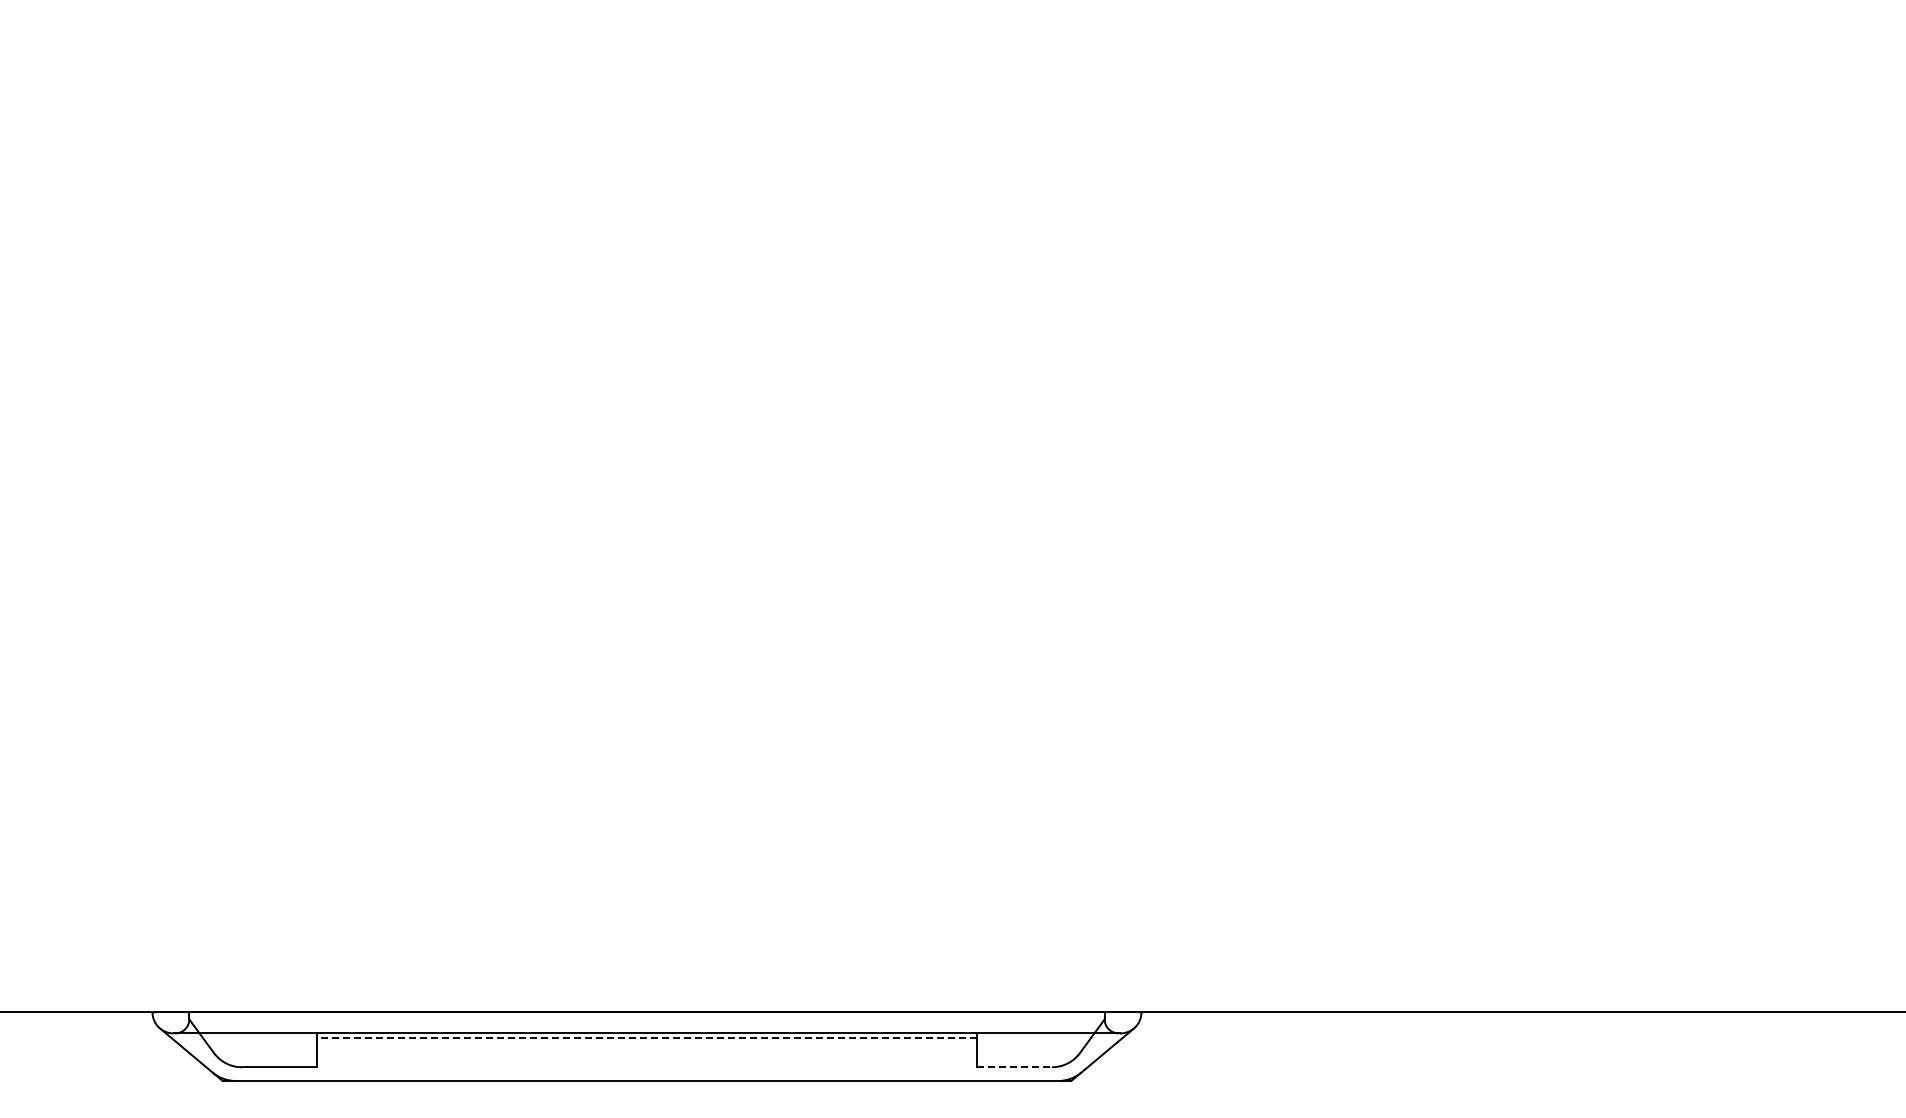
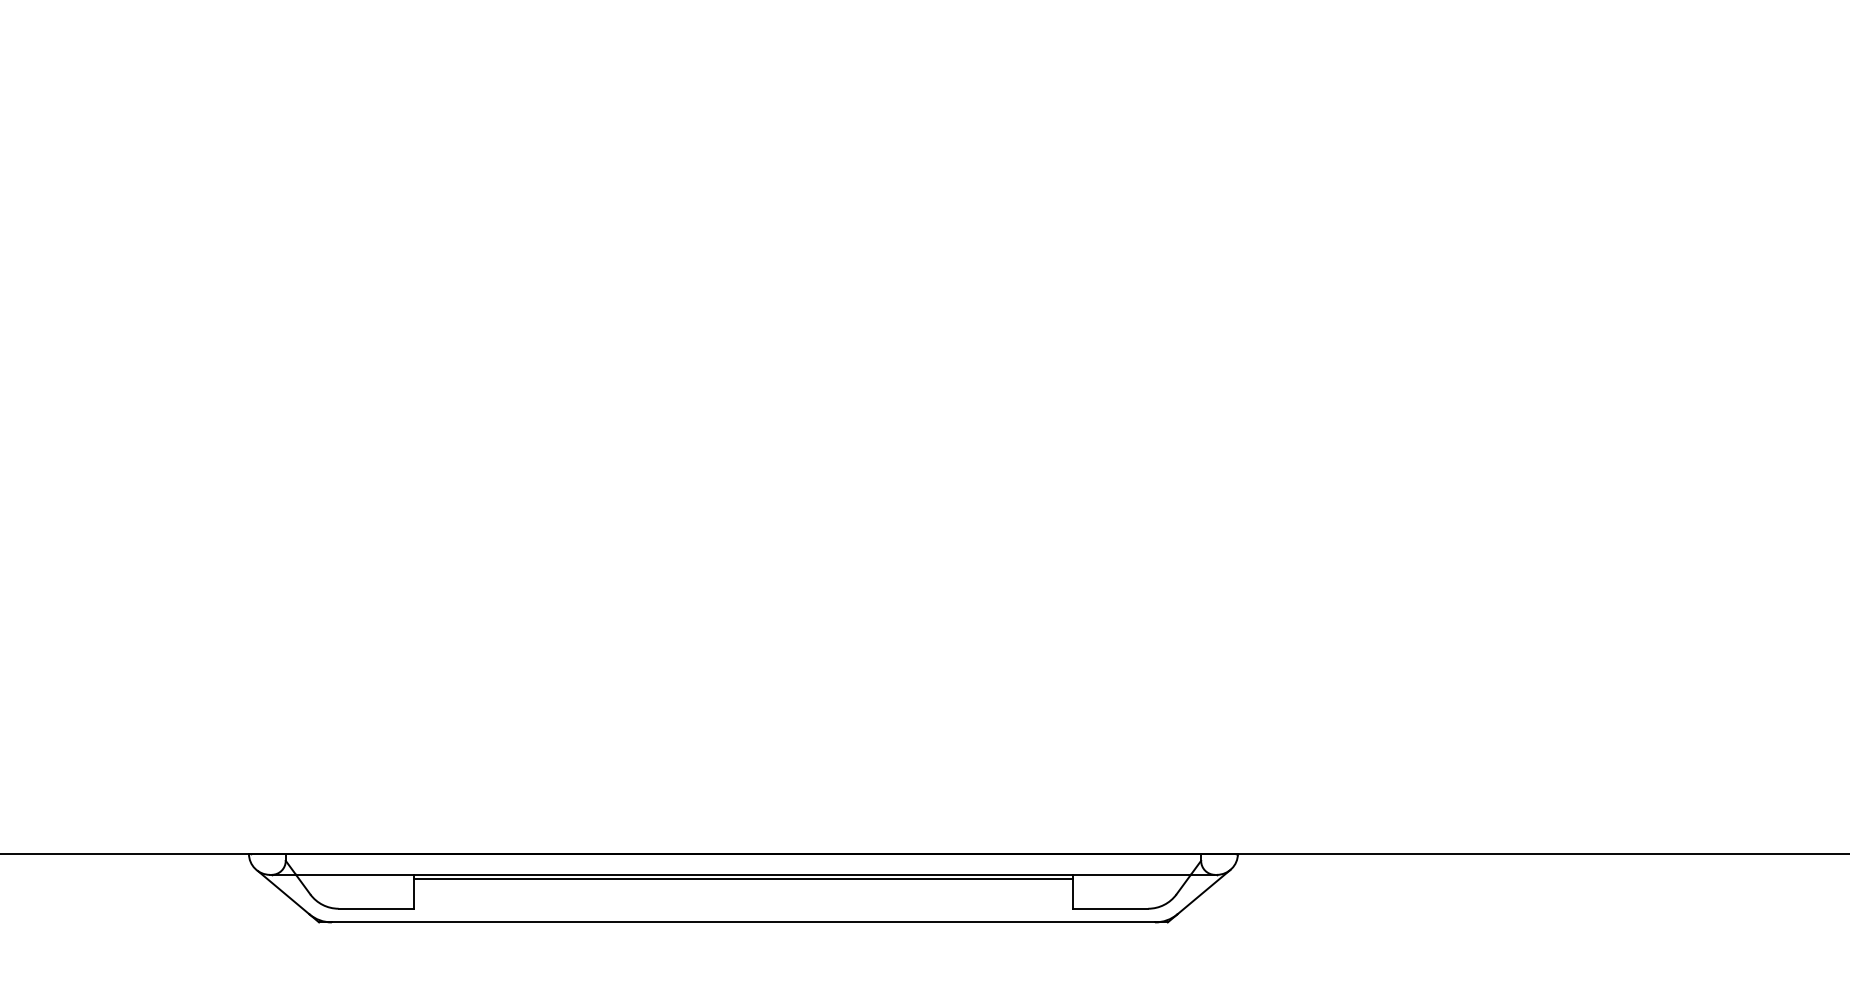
line: (647, 1038) -> (743, 879), dashed -> solid
line: (1014, 1067) -> (1110, 908), dashed -> solid

